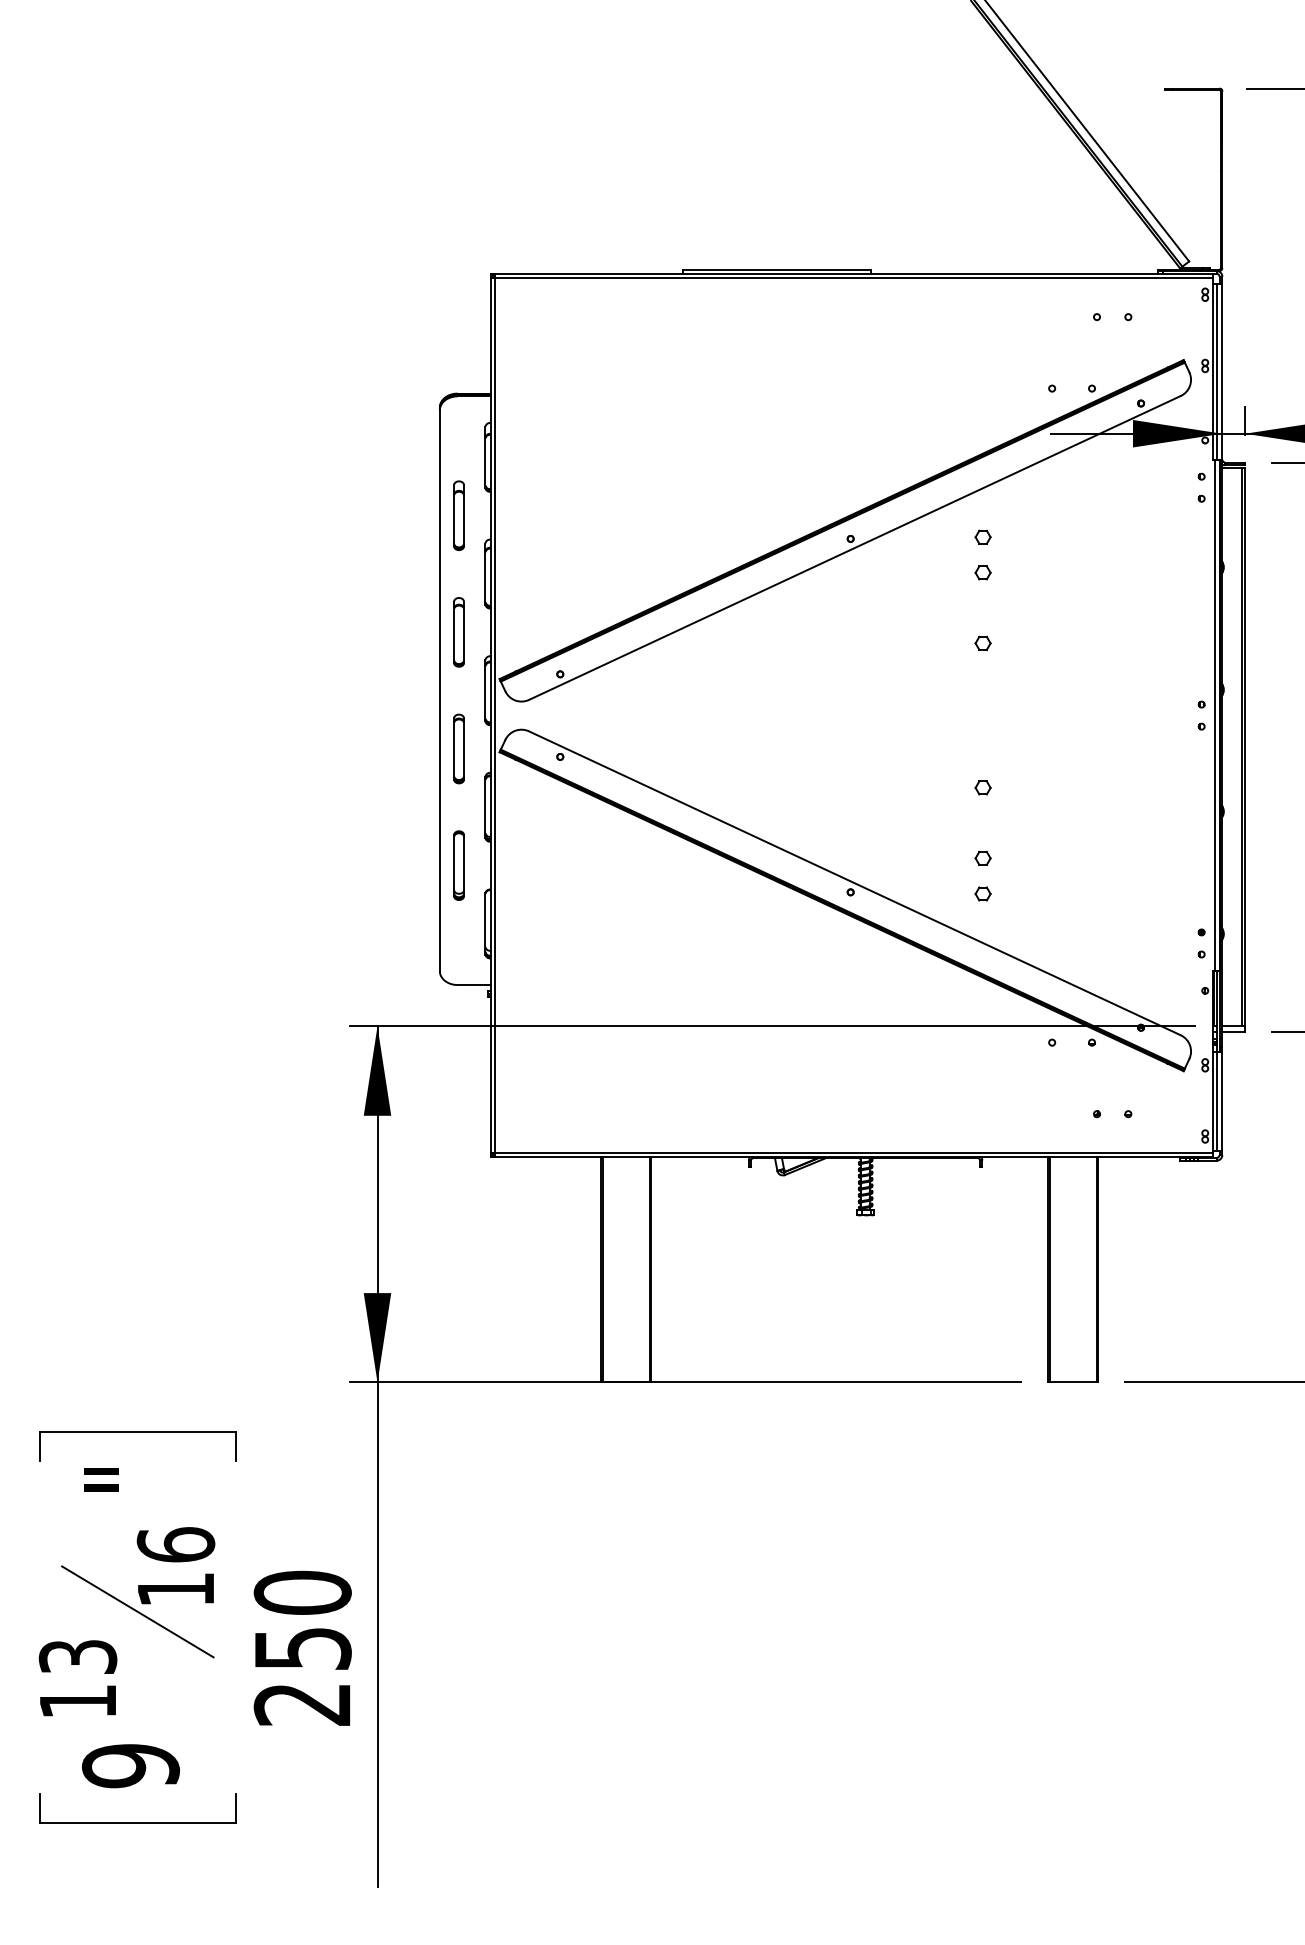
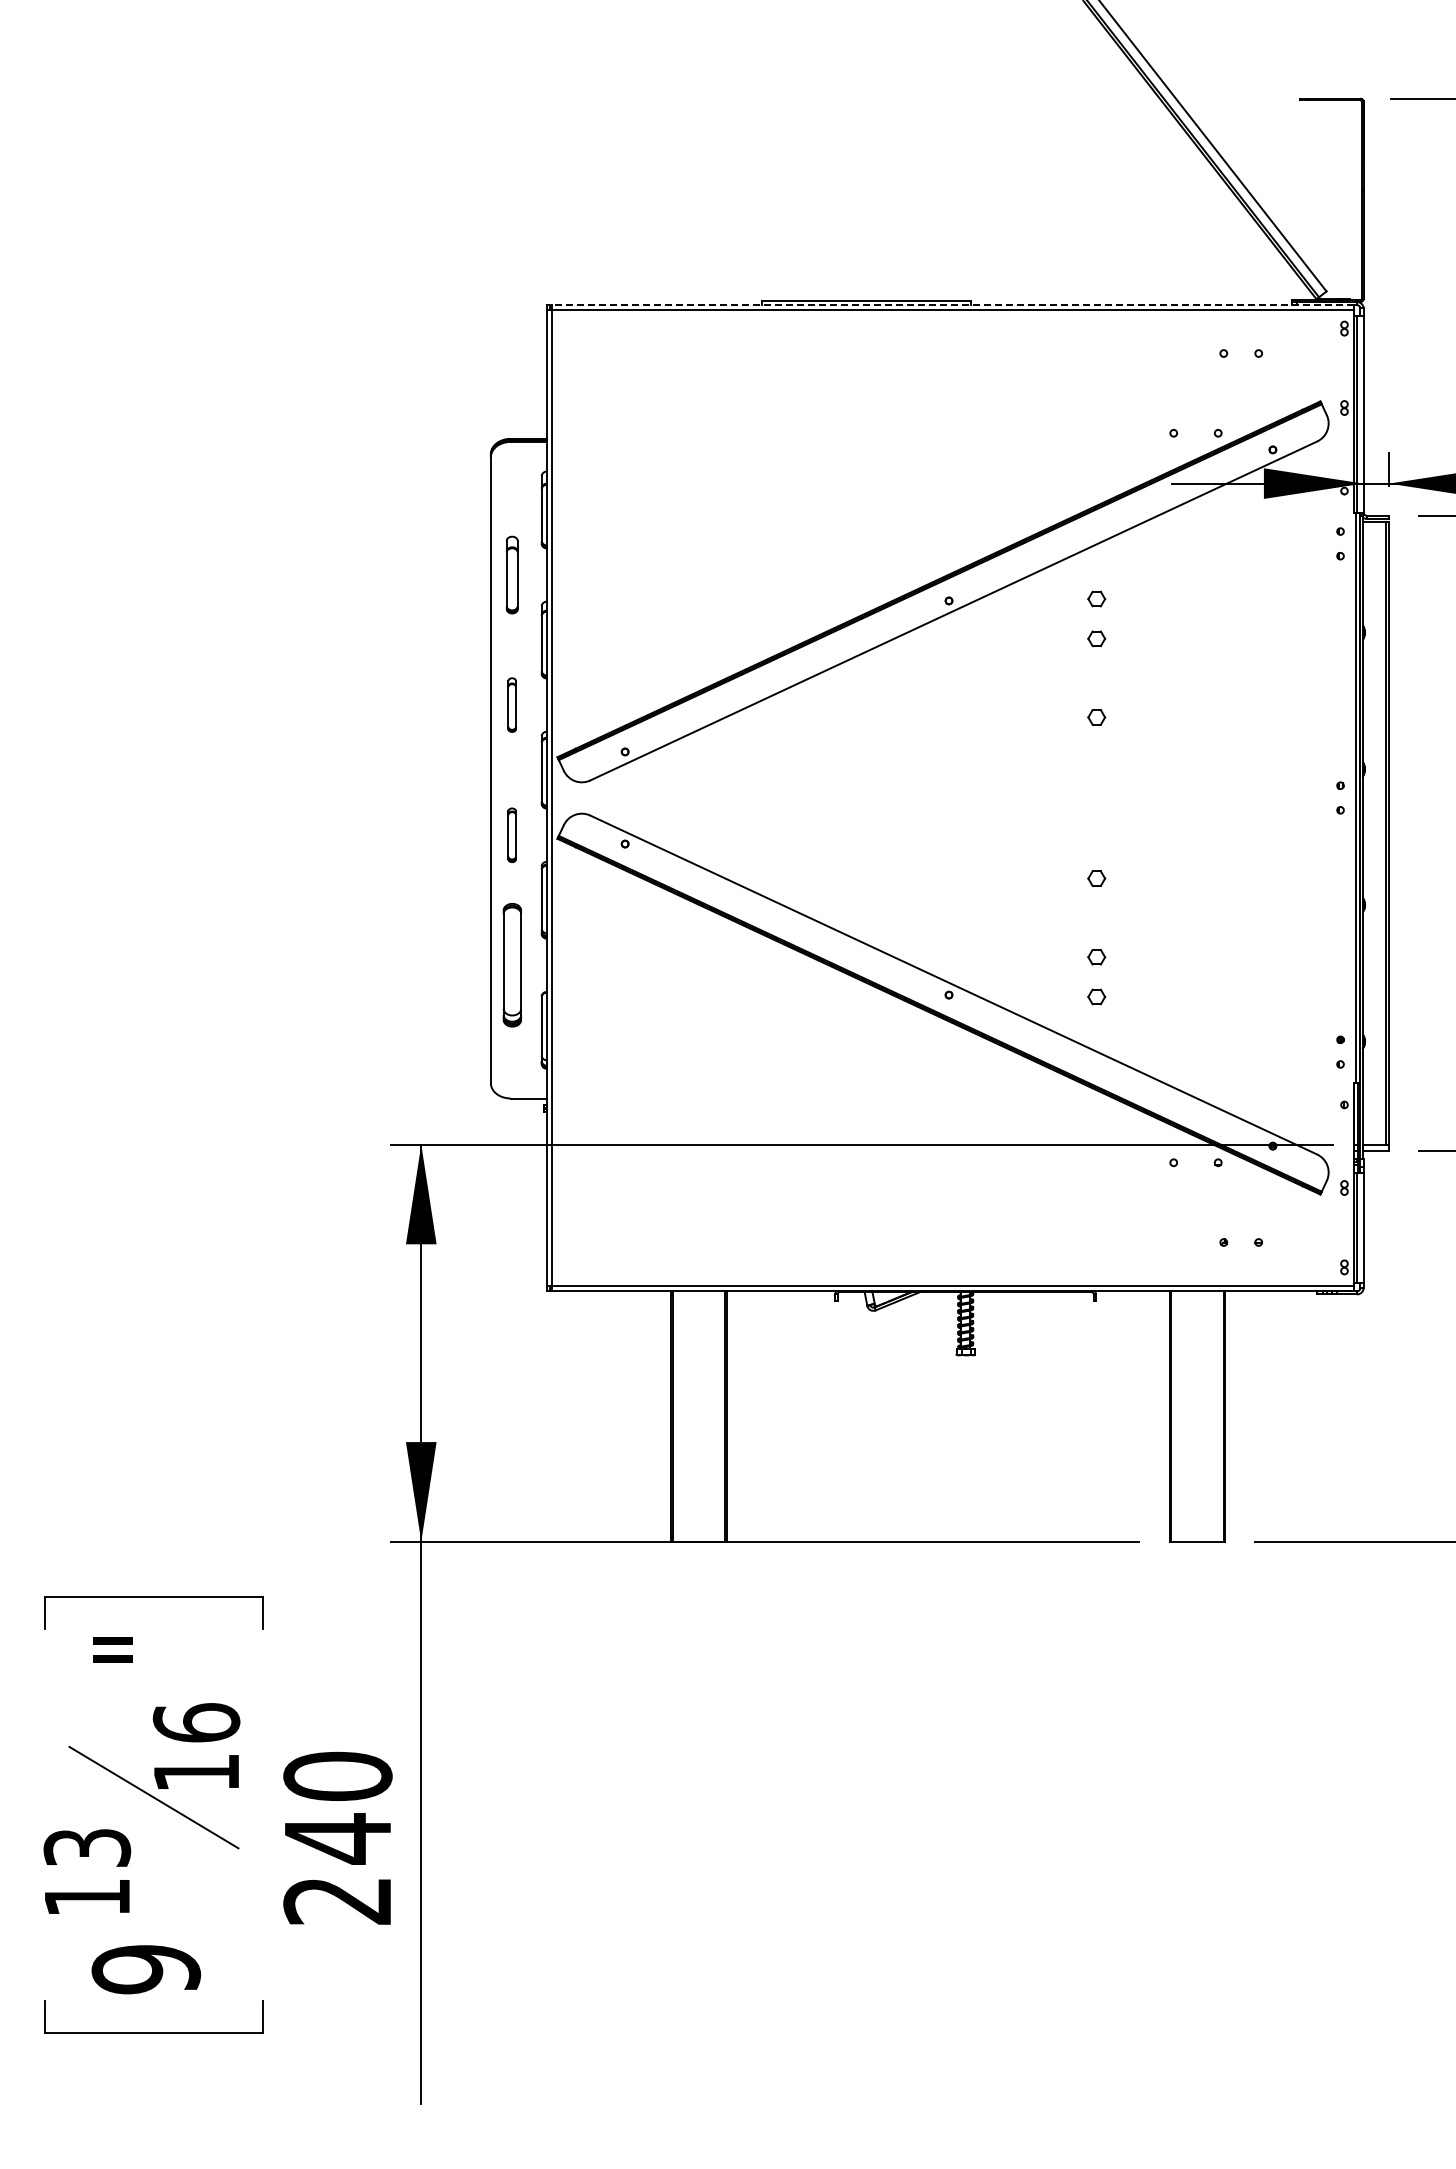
line: (853, 274) -> (952, 305), solid -> dashed
part: (458, 631) -> (511, 704), size x0.7
part: (458, 749) -> (511, 835), size x0.7
part: (458, 865) -> (511, 965), size x1.6
text: (303, 1648) -> (338, 1838), 250 -> 240

